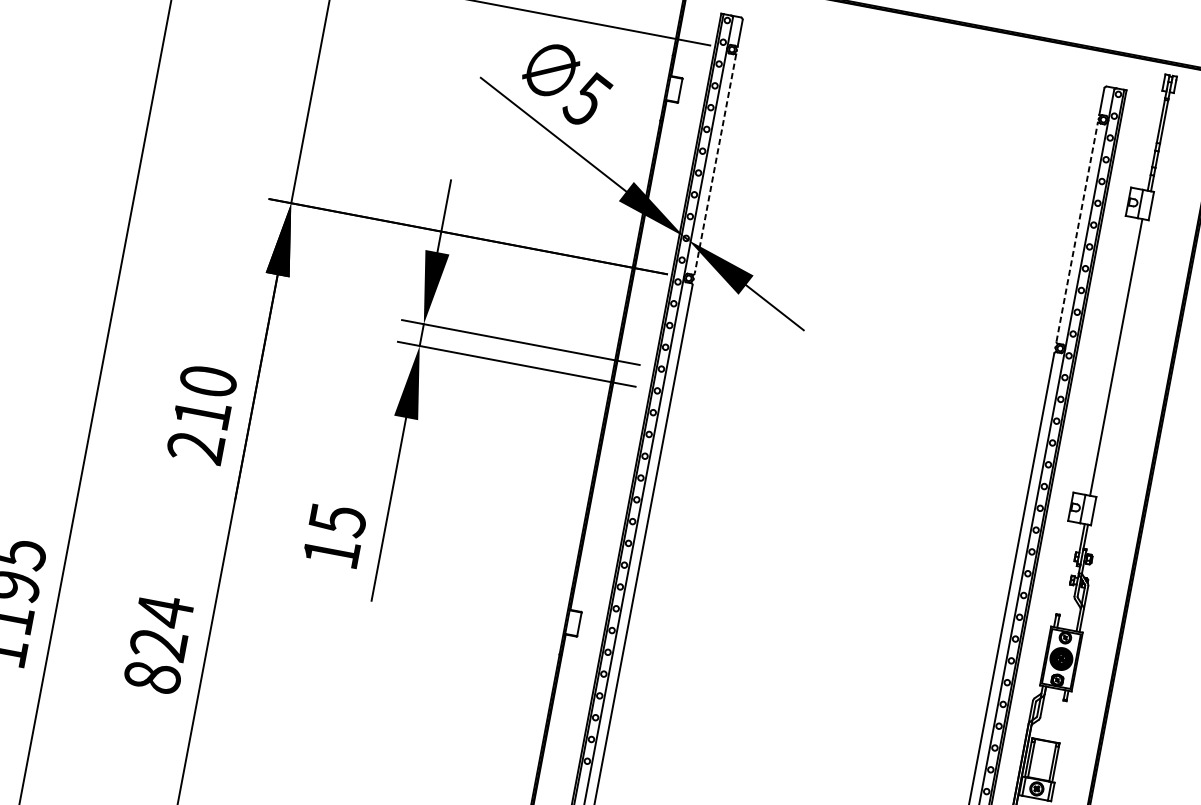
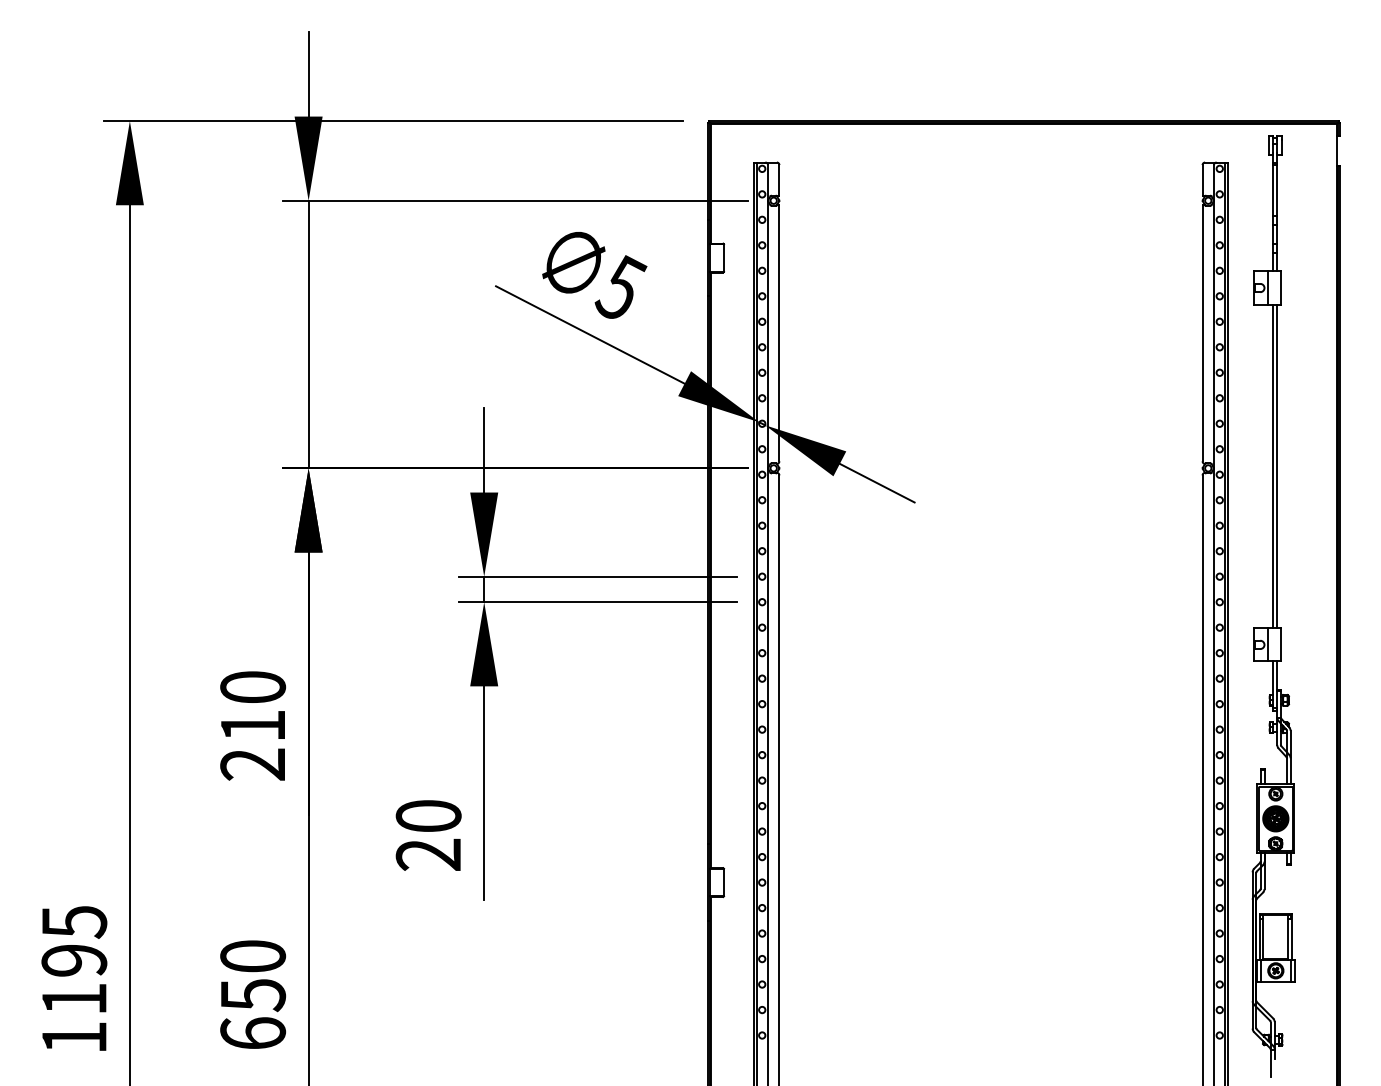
line: (715, 163) -> (779, 333), dashed -> solid
line: (1077, 231) -> (1202, 332), dashed -> solid
line: (1119, 358) -> (1277, 466), added
text: (334, 536) -> (428, 835), 15 -> 20
text: (159, 644) -> (253, 994), 824 -> 650

